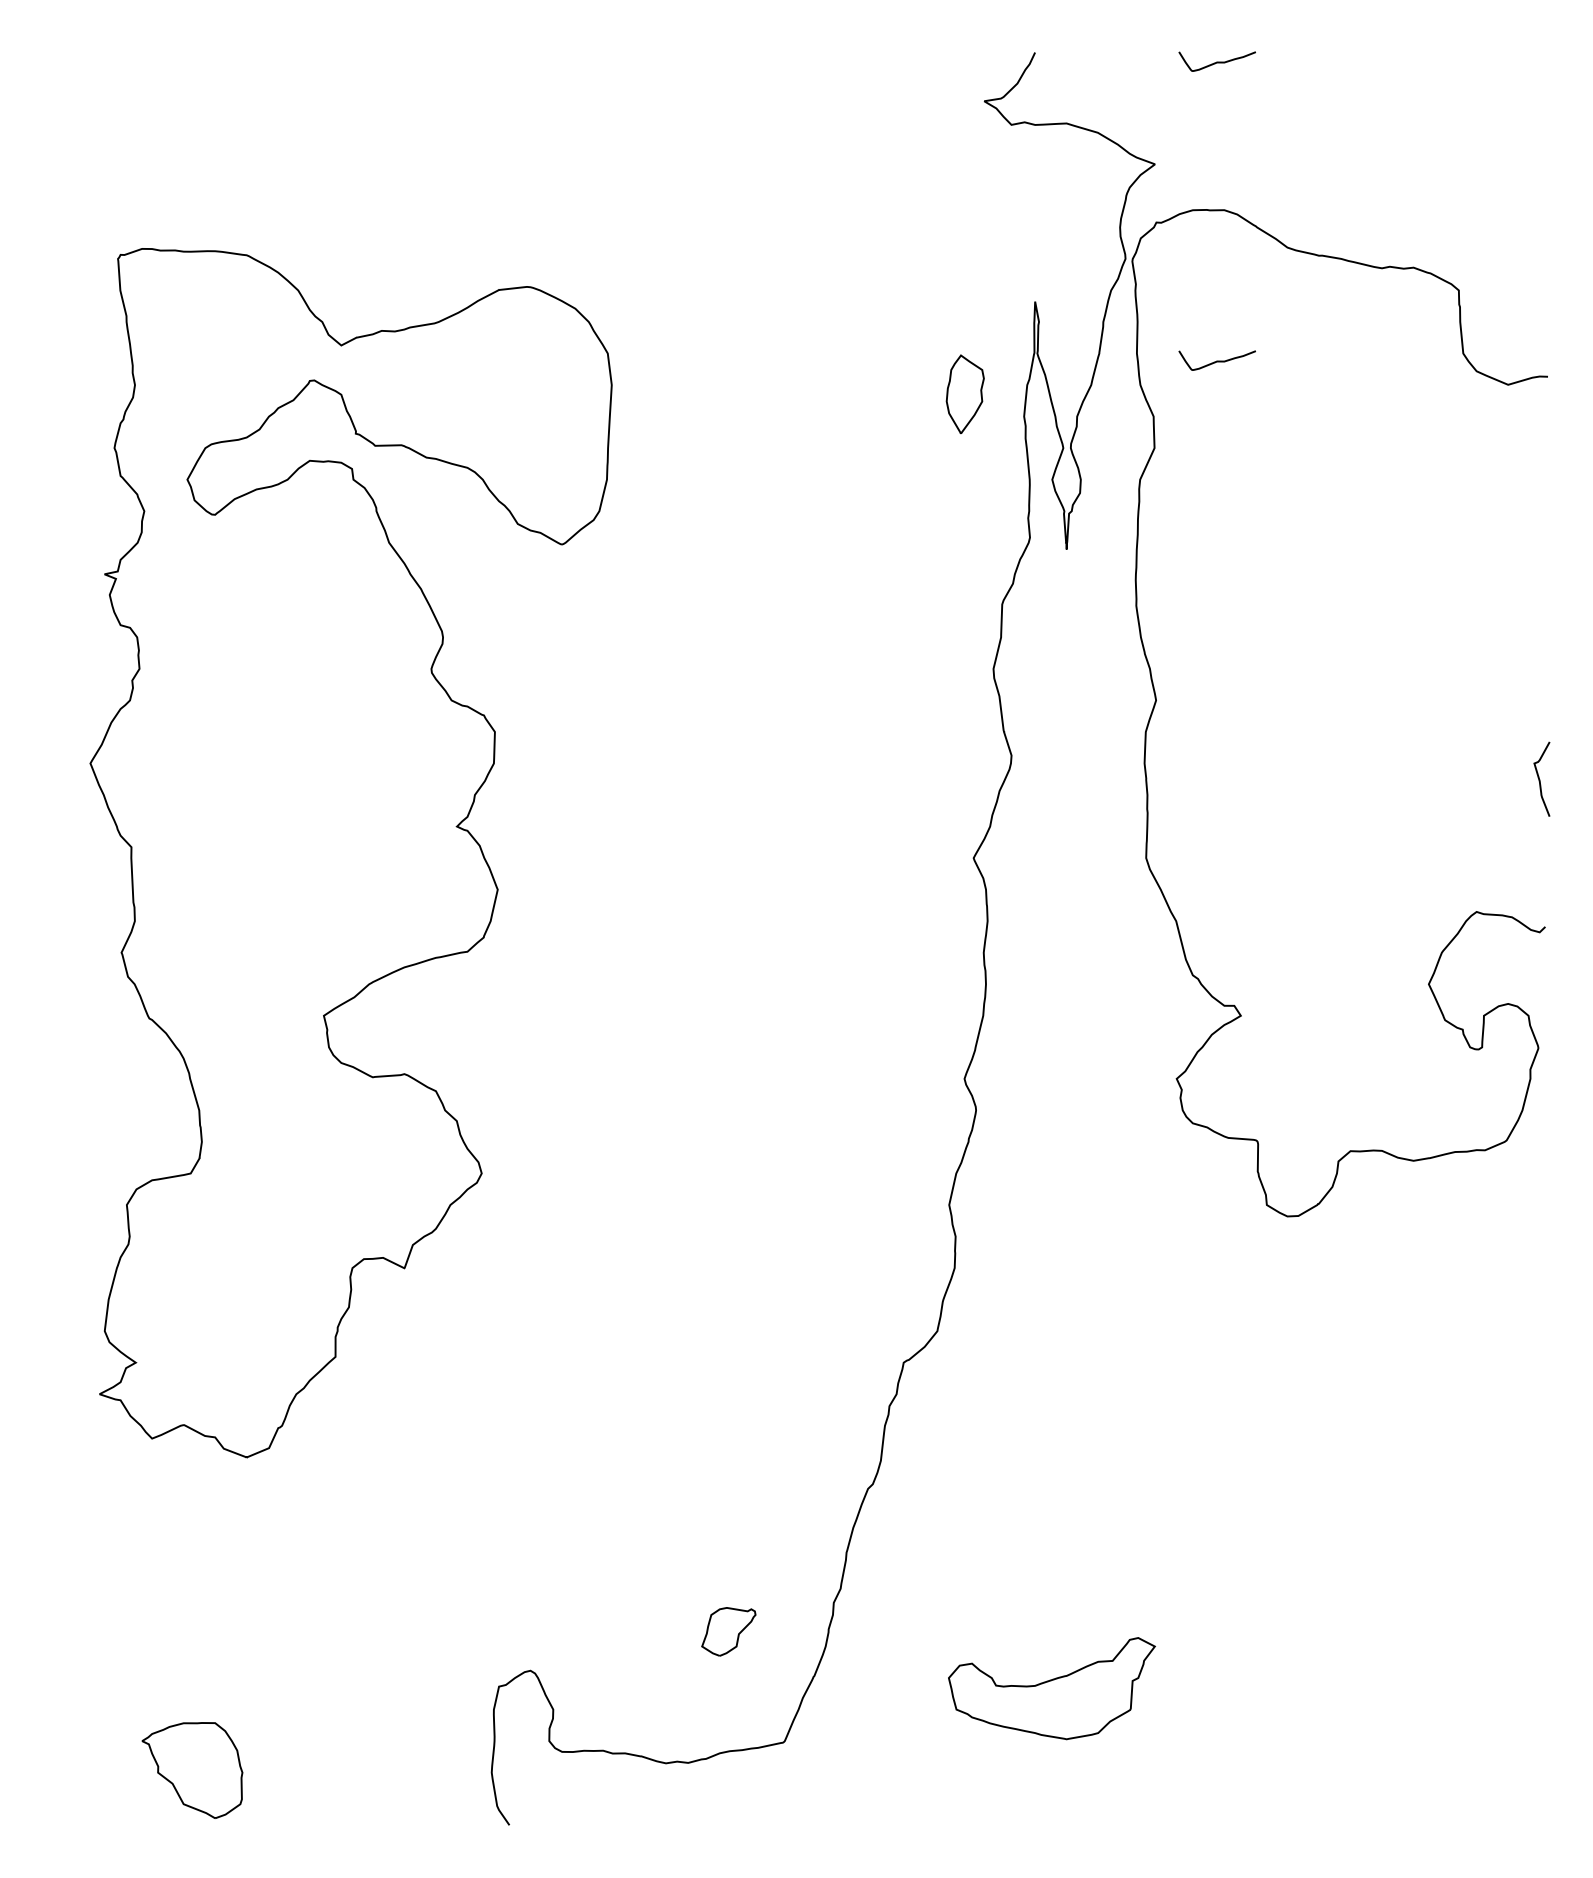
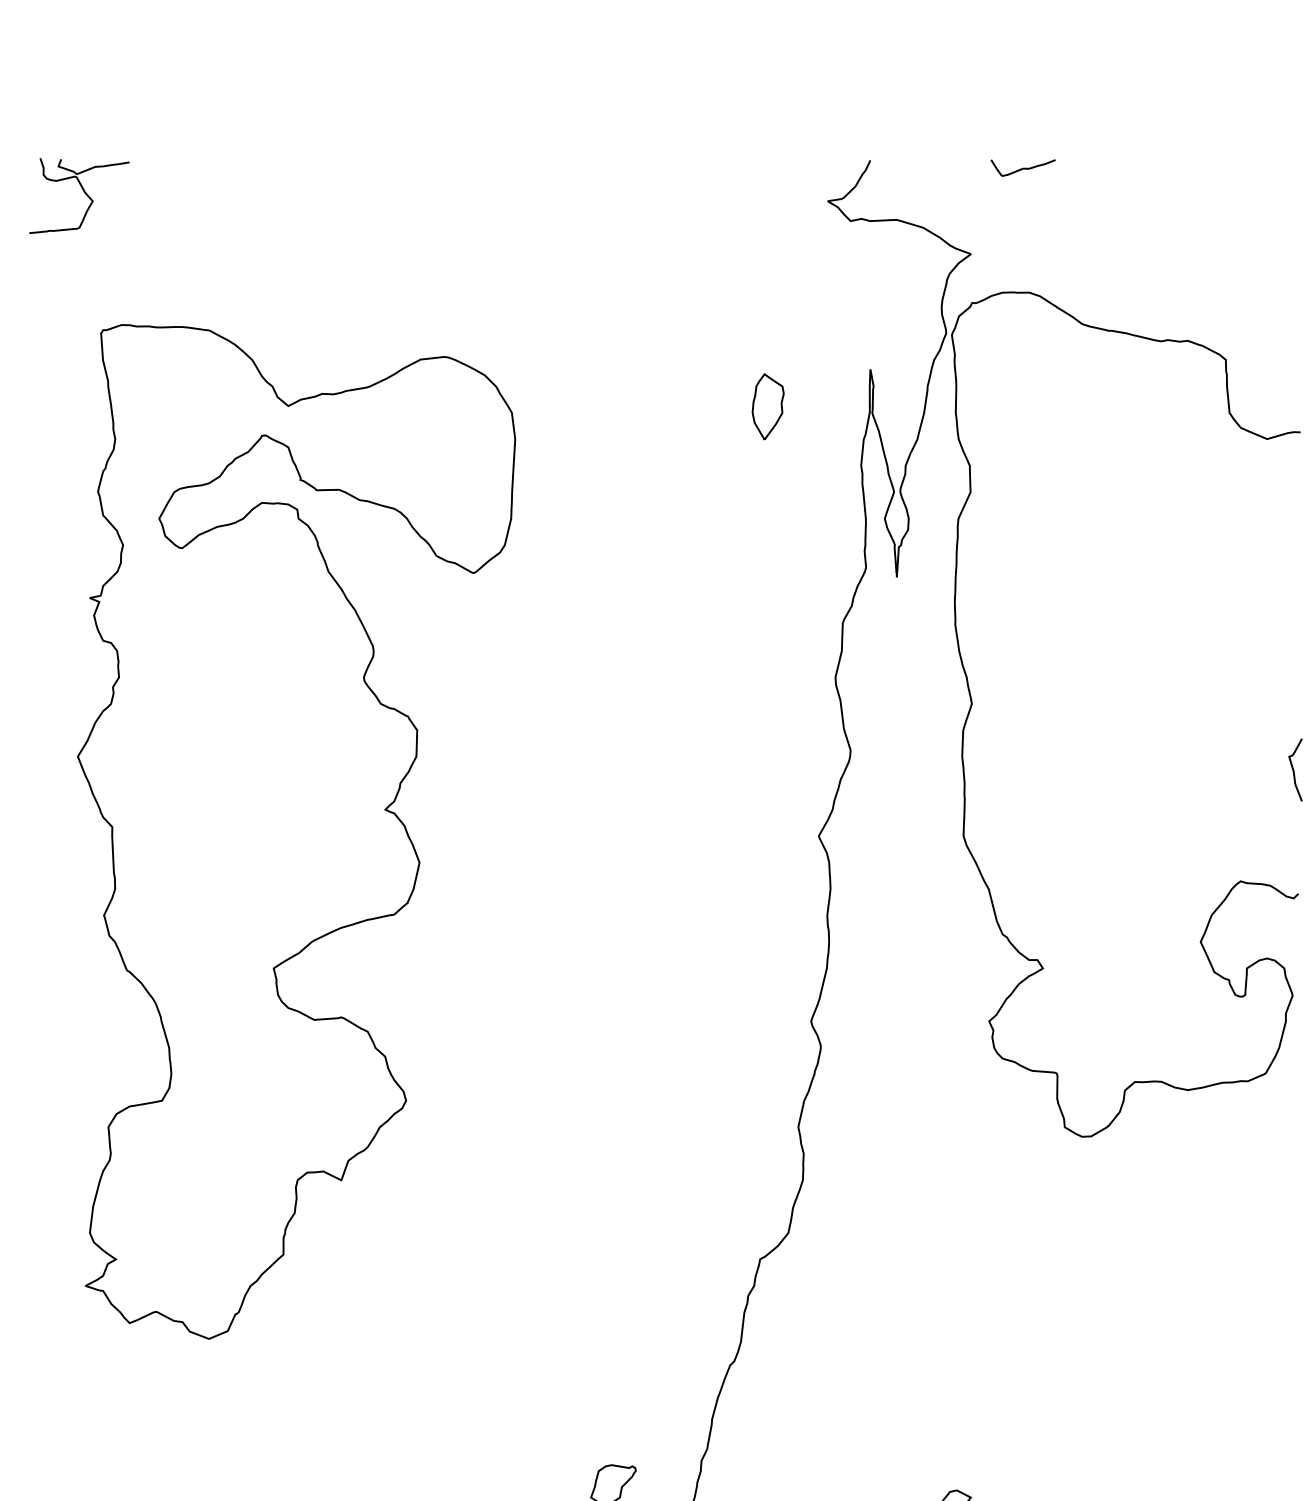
part: (97, 90) -> (83, 192), added
curve: (1216, 360) -> (1022, 418), removed
part: (964, 394) -> (767, 406), moved

